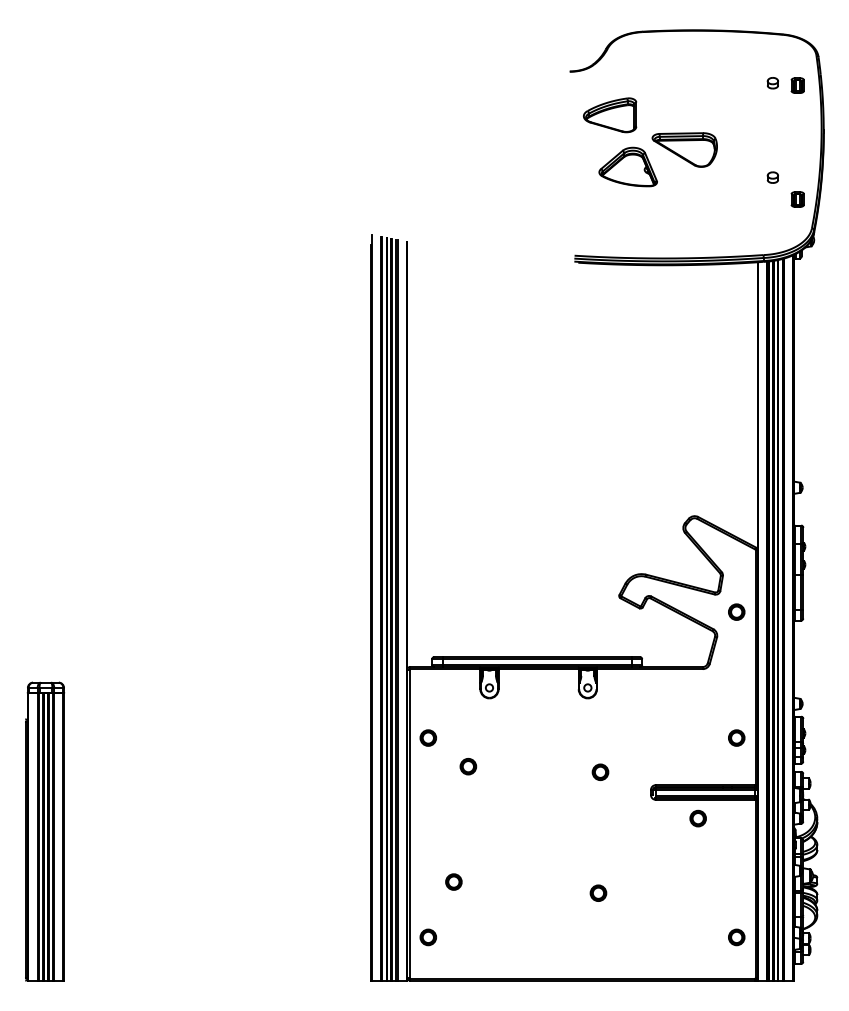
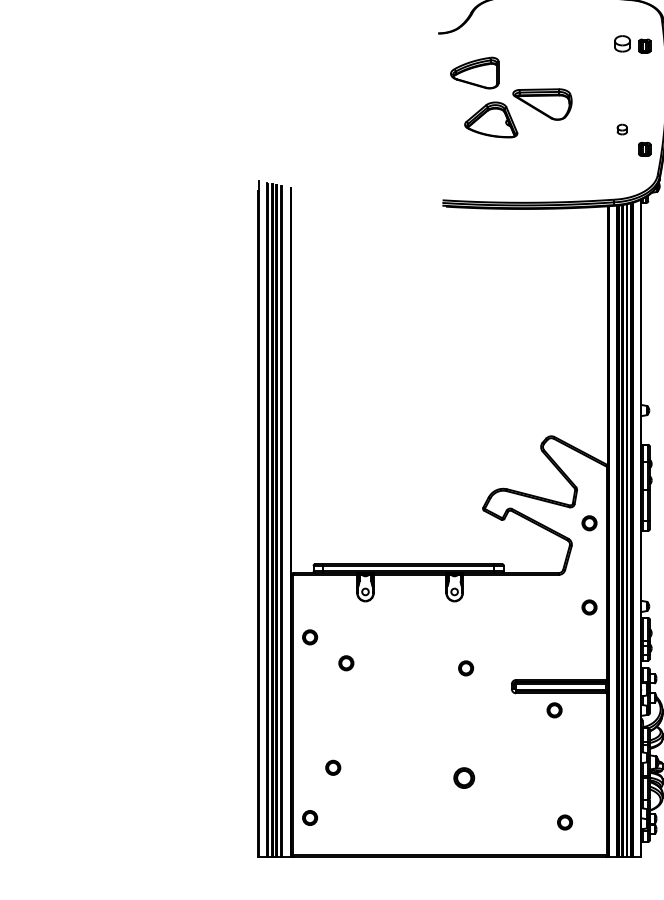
part: (772, 83) -> (621, 44), size x1.6
part: (736, 737) -> (589, 606), moved
part: (598, 892) -> (464, 777), size x1.4
part: (736, 937) -> (564, 822), moved

